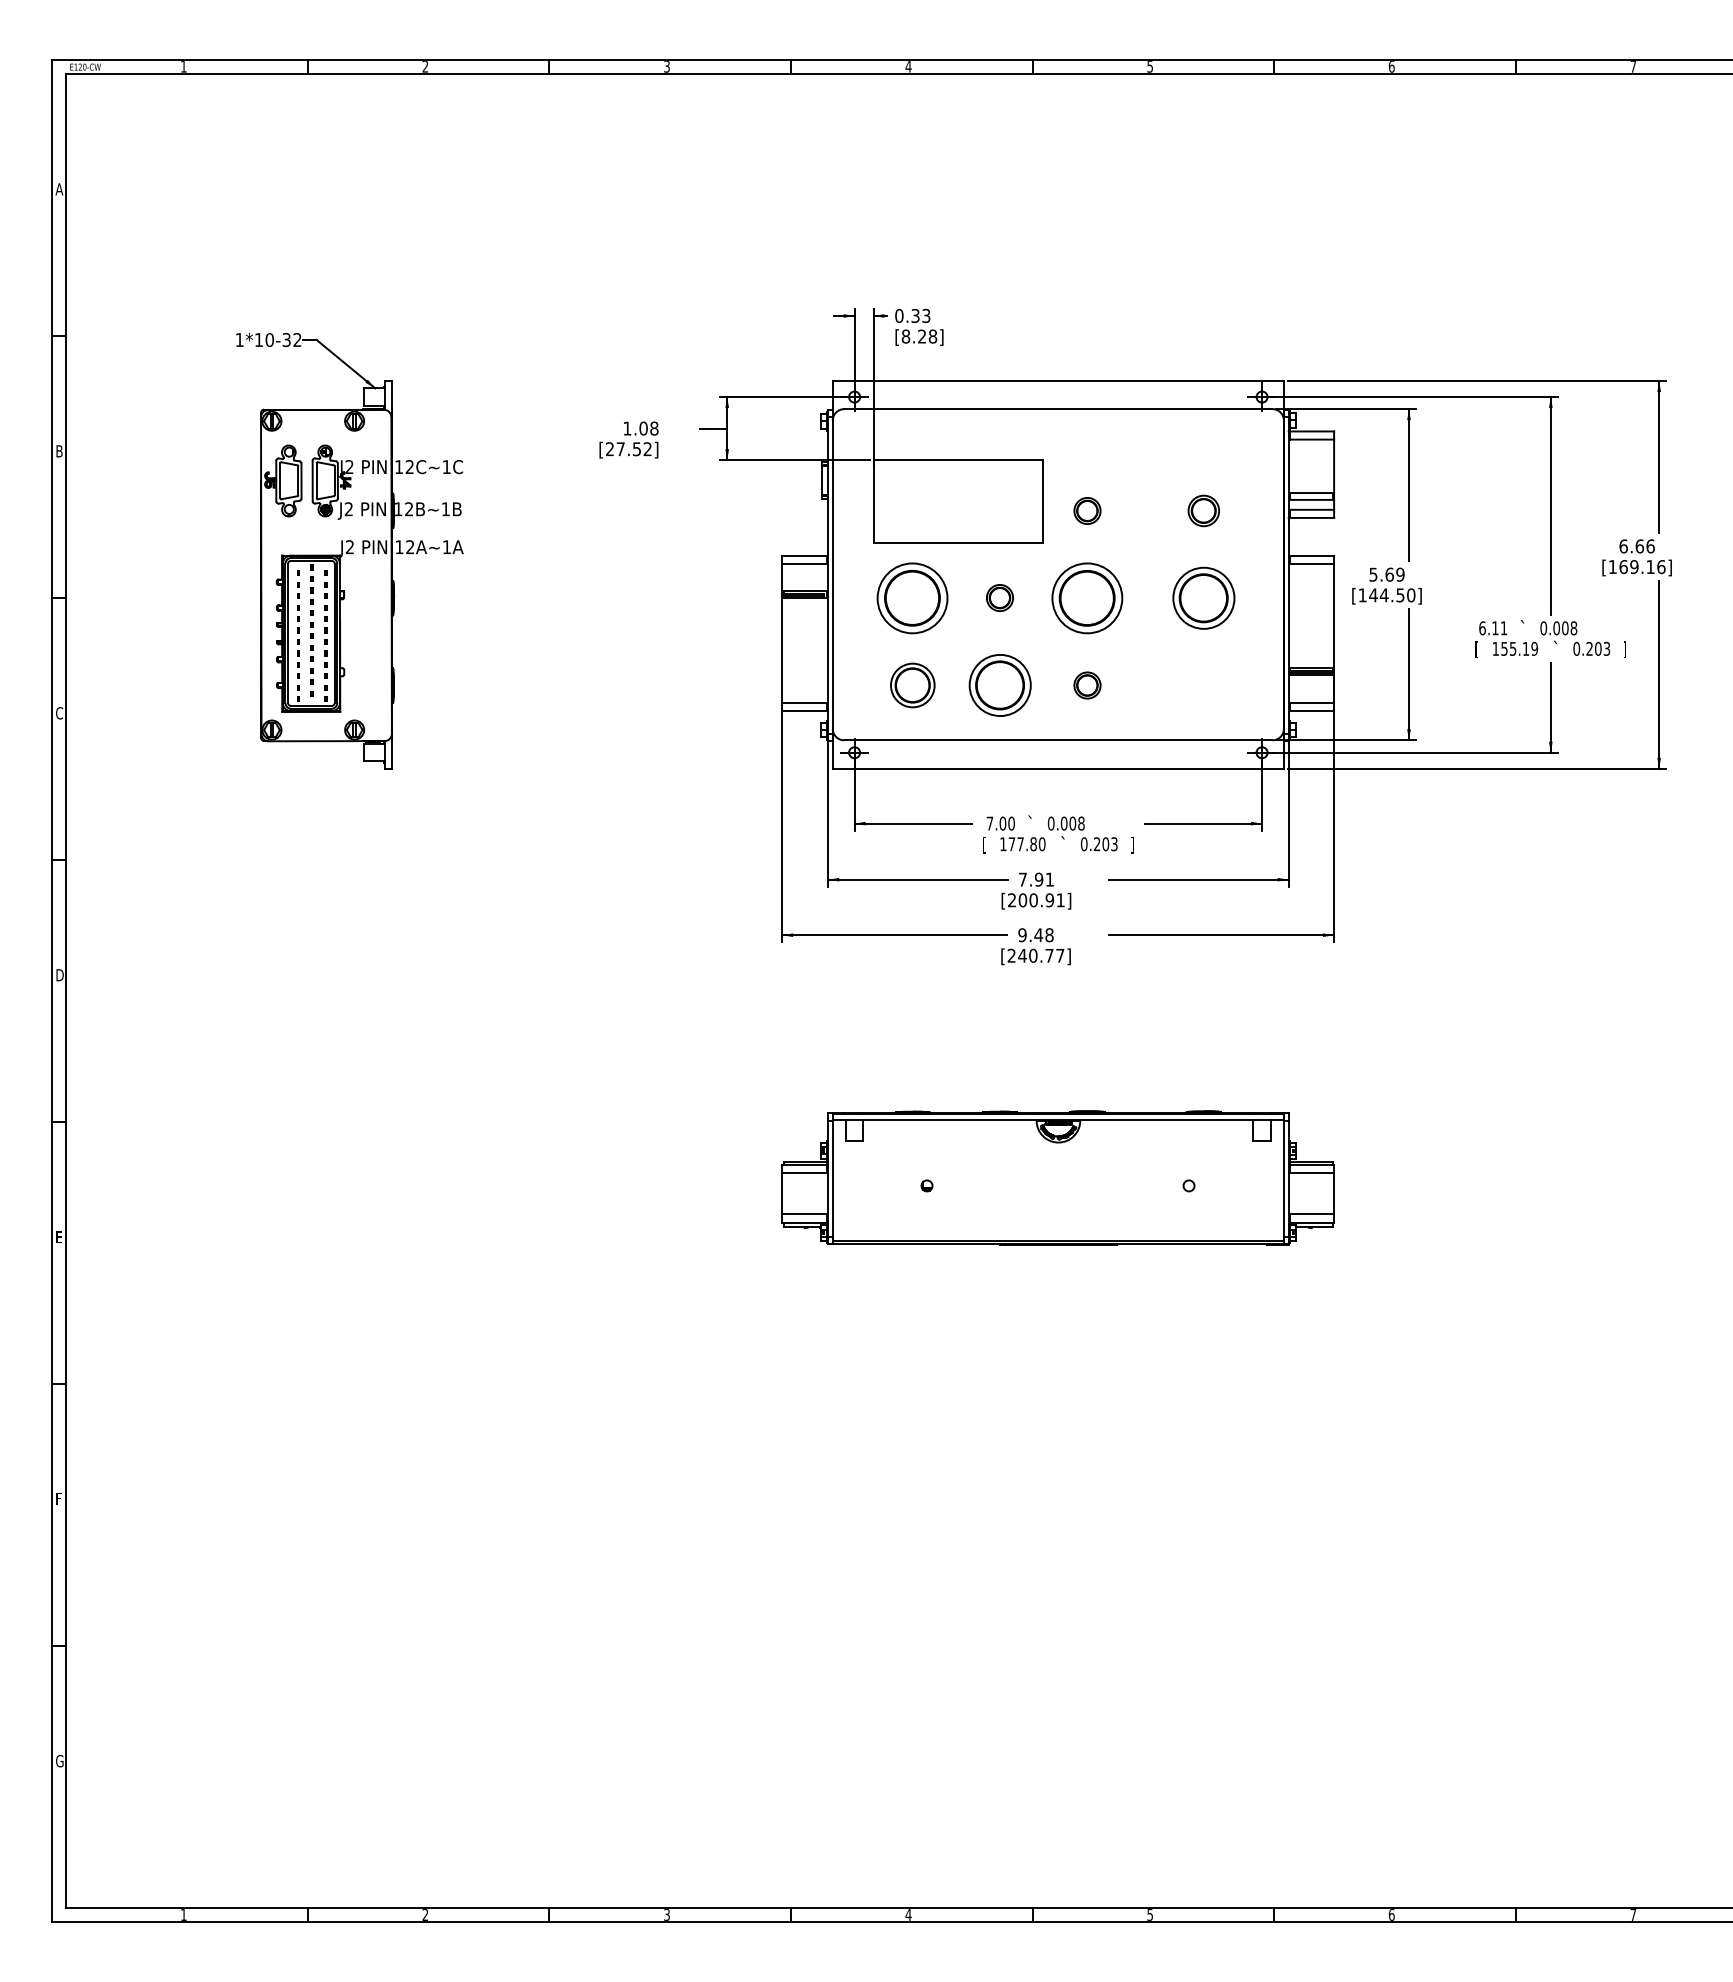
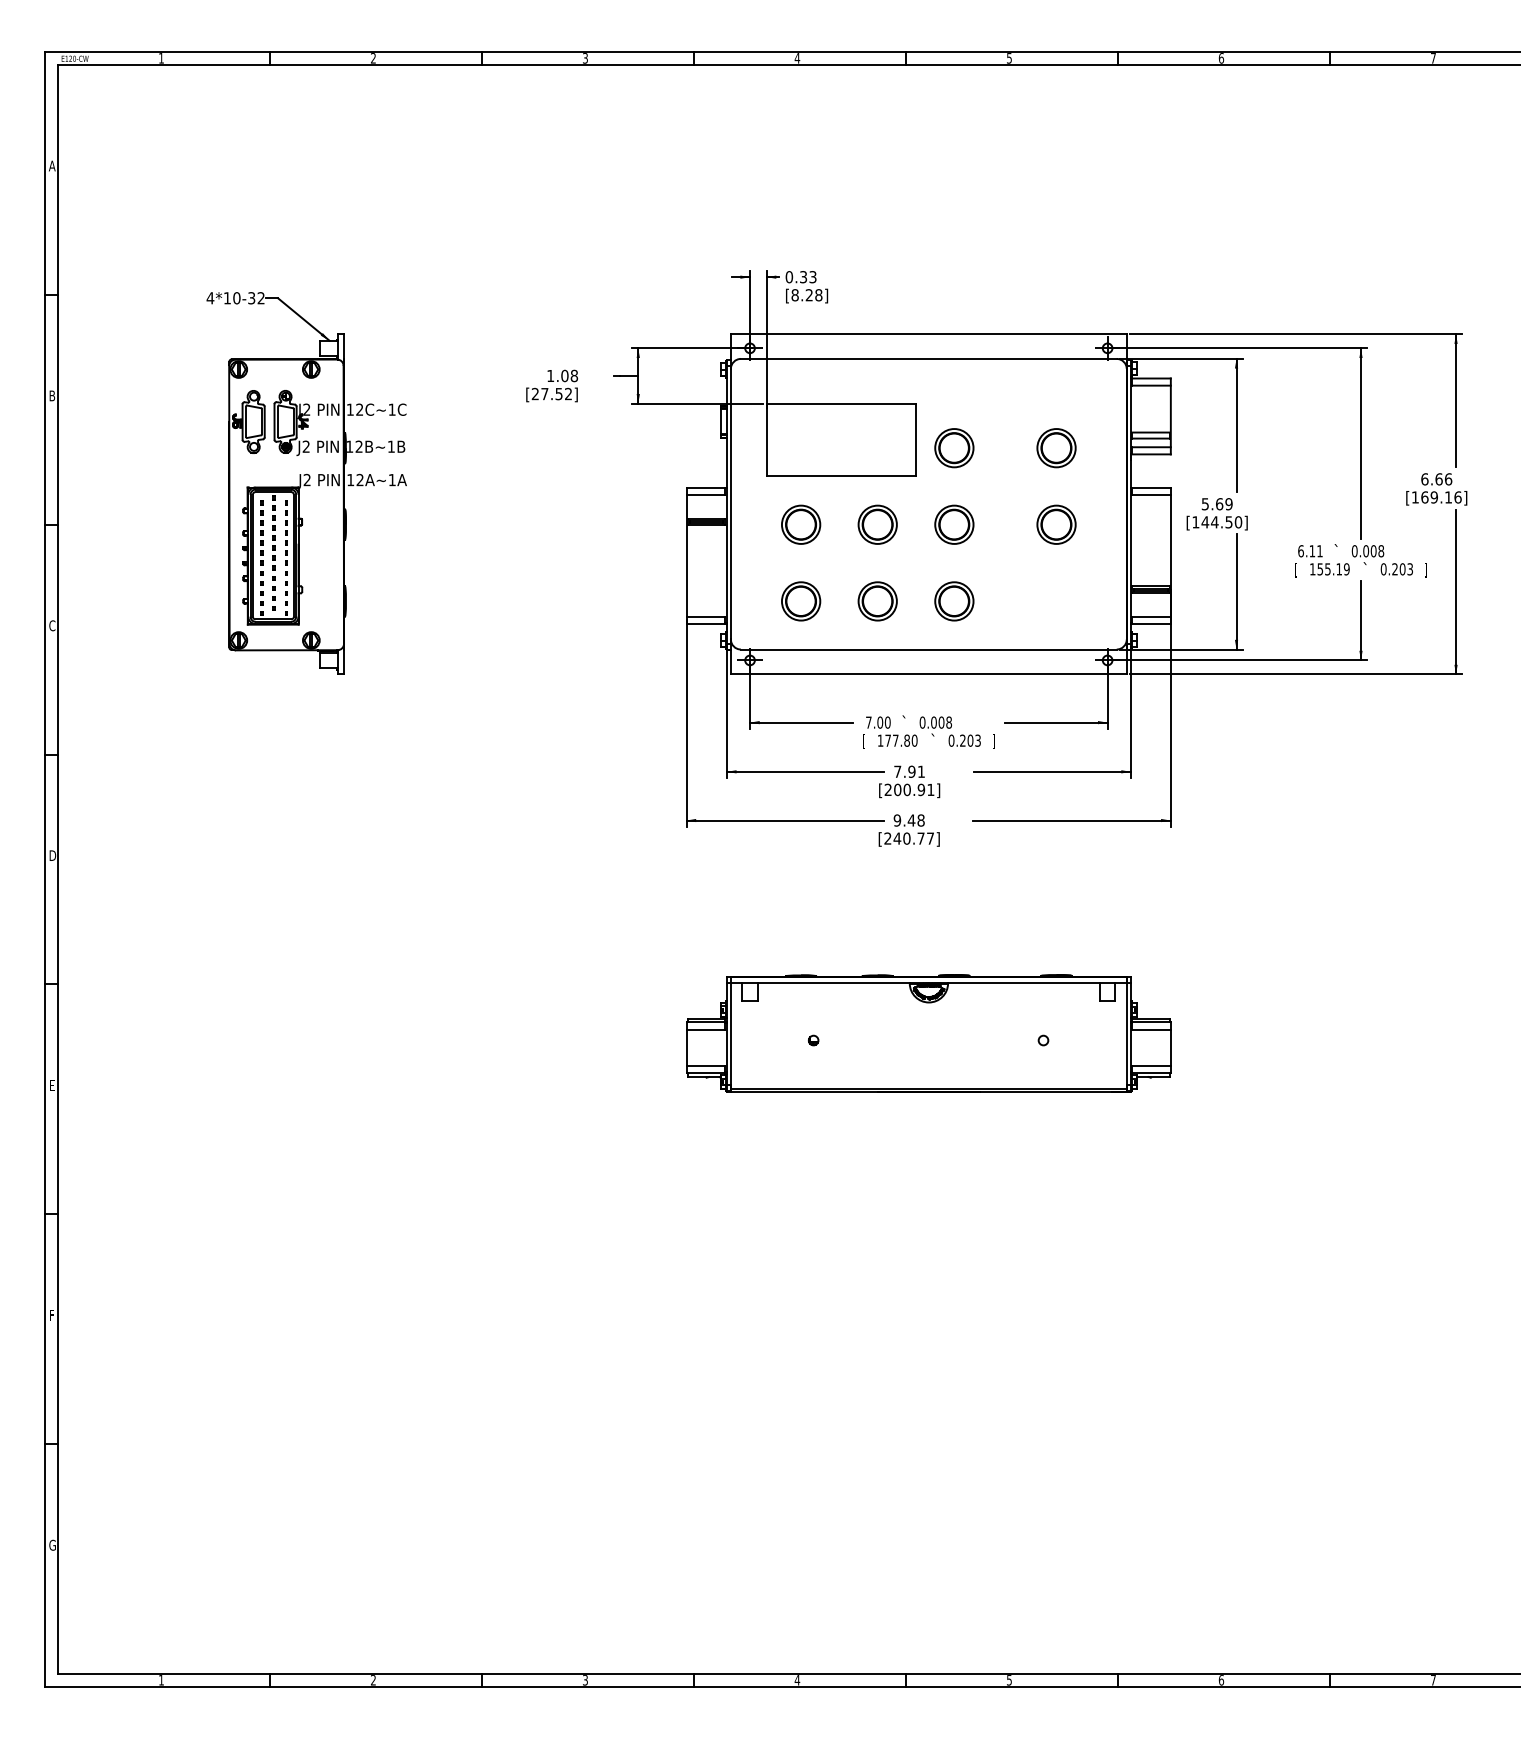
text: (239, 340) -> (210, 298), 1*10-32 -> 4*10-32
part: (1087, 511) -> (954, 448), size x1.67
part: (1203, 511) -> (1056, 448), size x1.43
part: (913, 597) -> (801, 524), size x0.62
part: (999, 597) -> (877, 524), size x1.67
part: (1087, 597) -> (954, 524), size x0.62
part: (1203, 597) -> (1056, 524), size x0.71
part: (999, 685) -> (877, 601), size x0.71
part: (1087, 685) -> (954, 601), size x1.67

